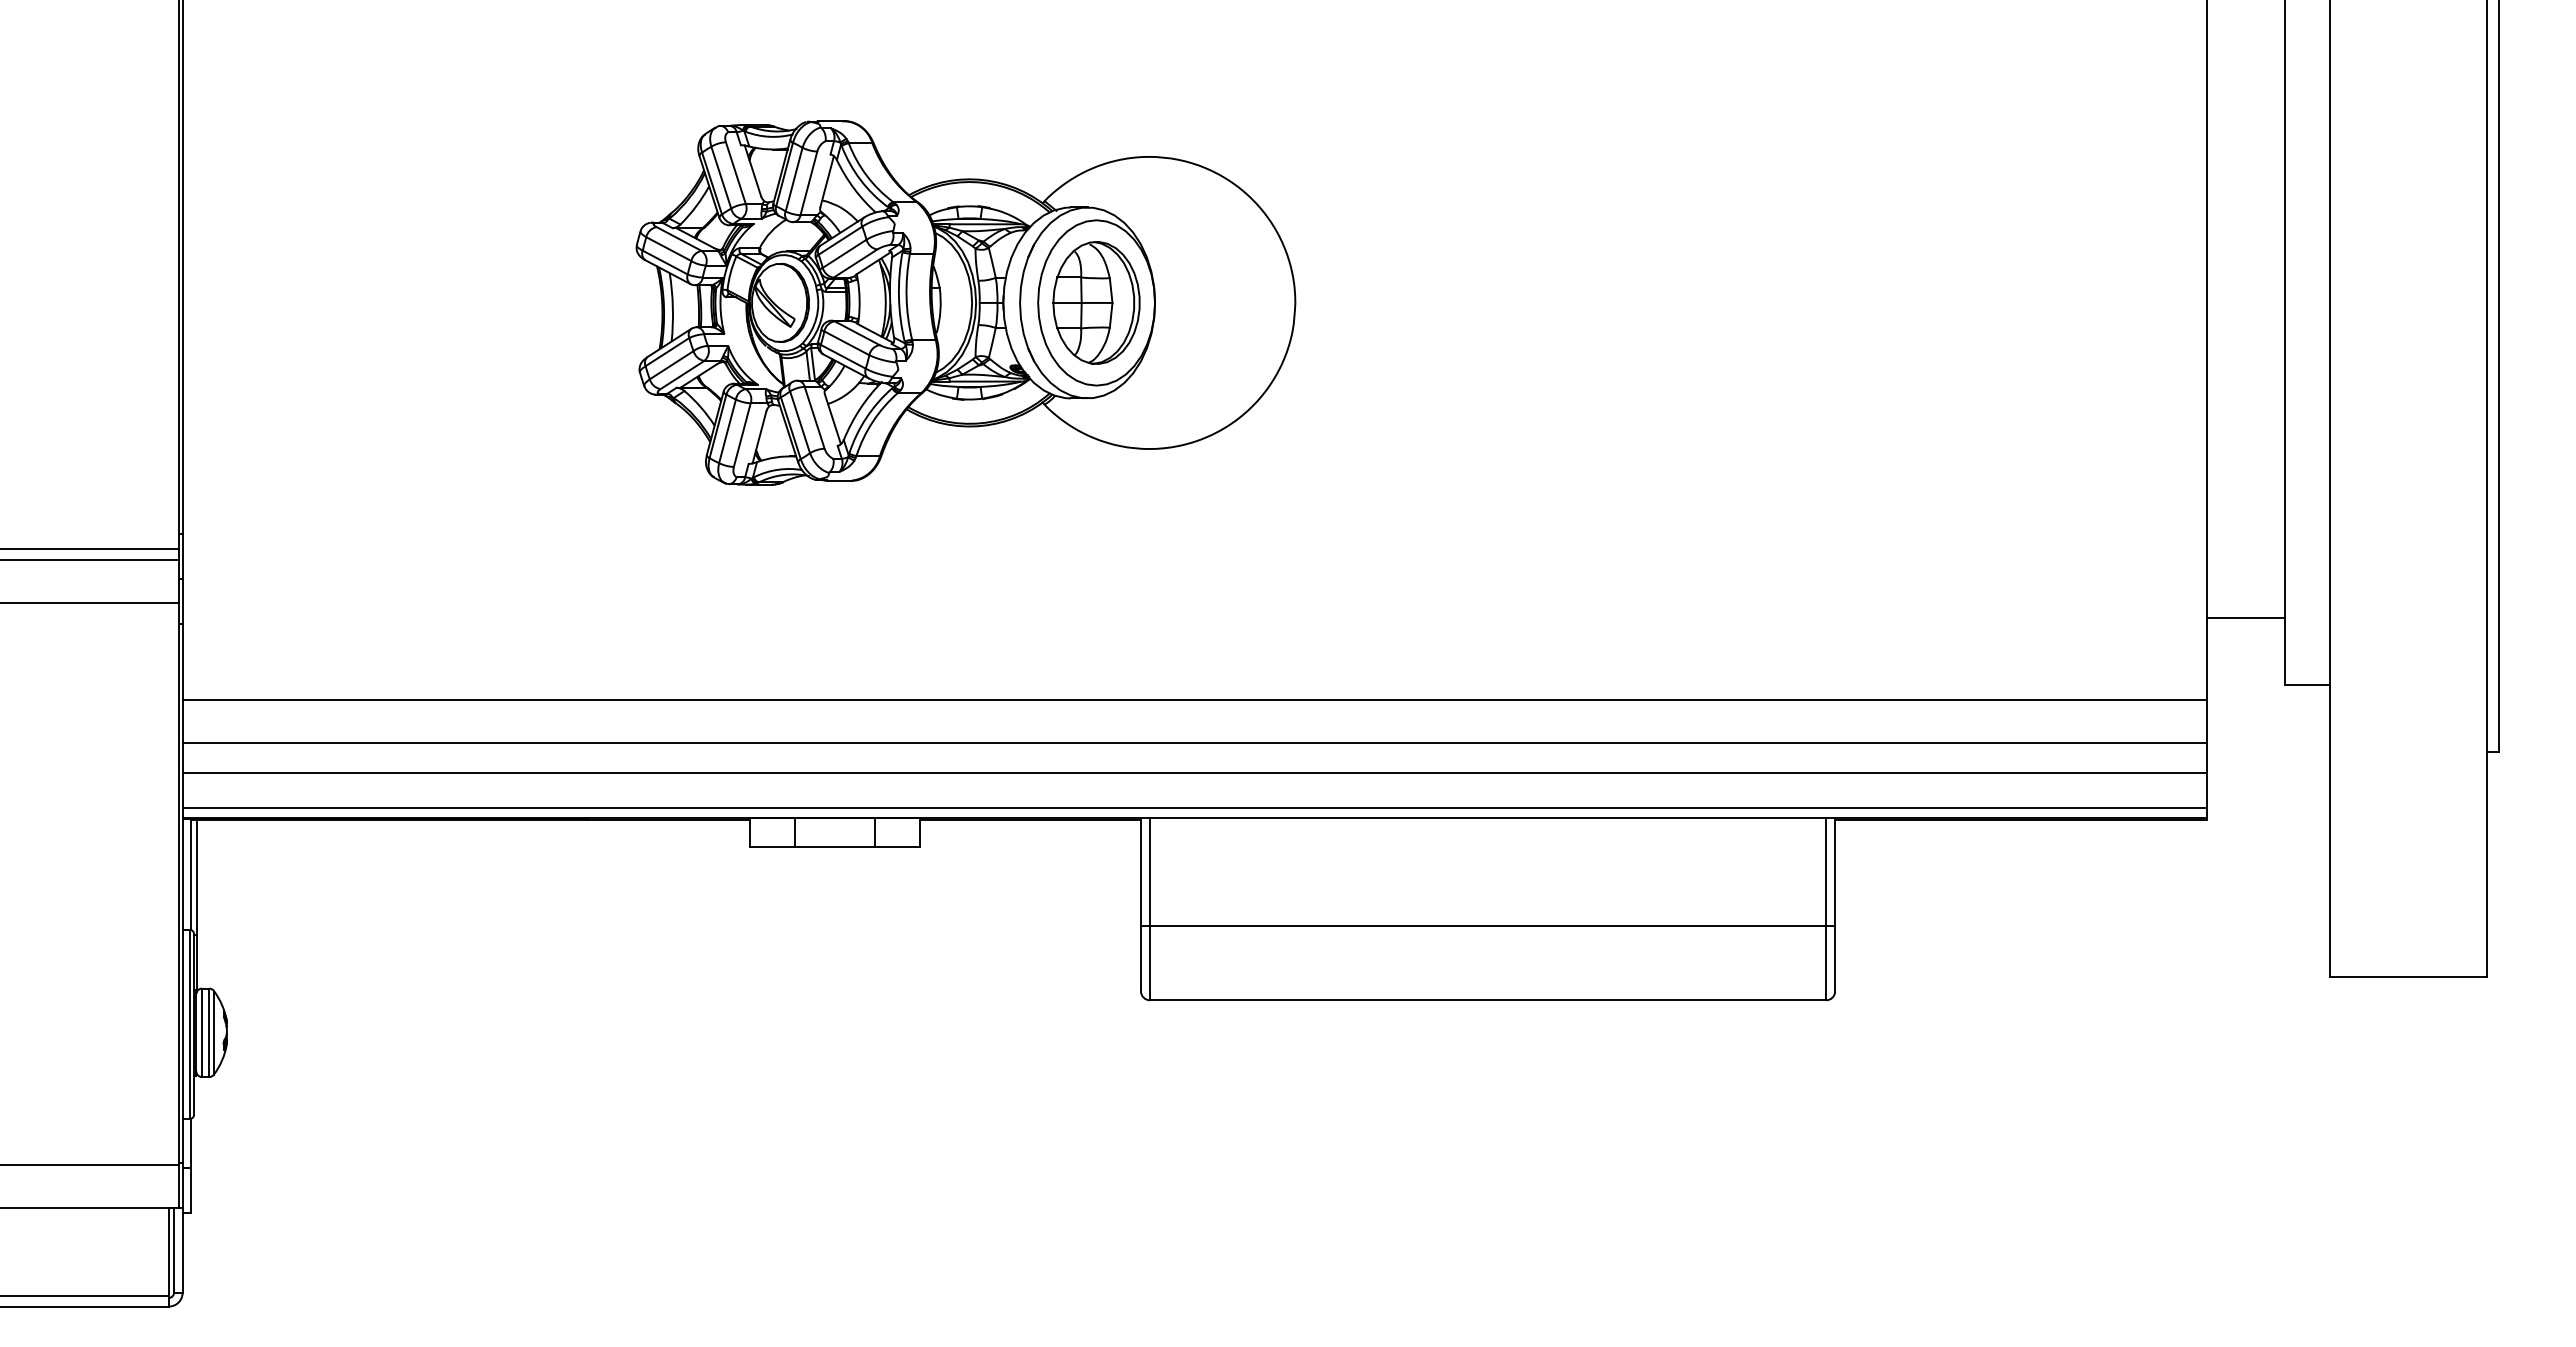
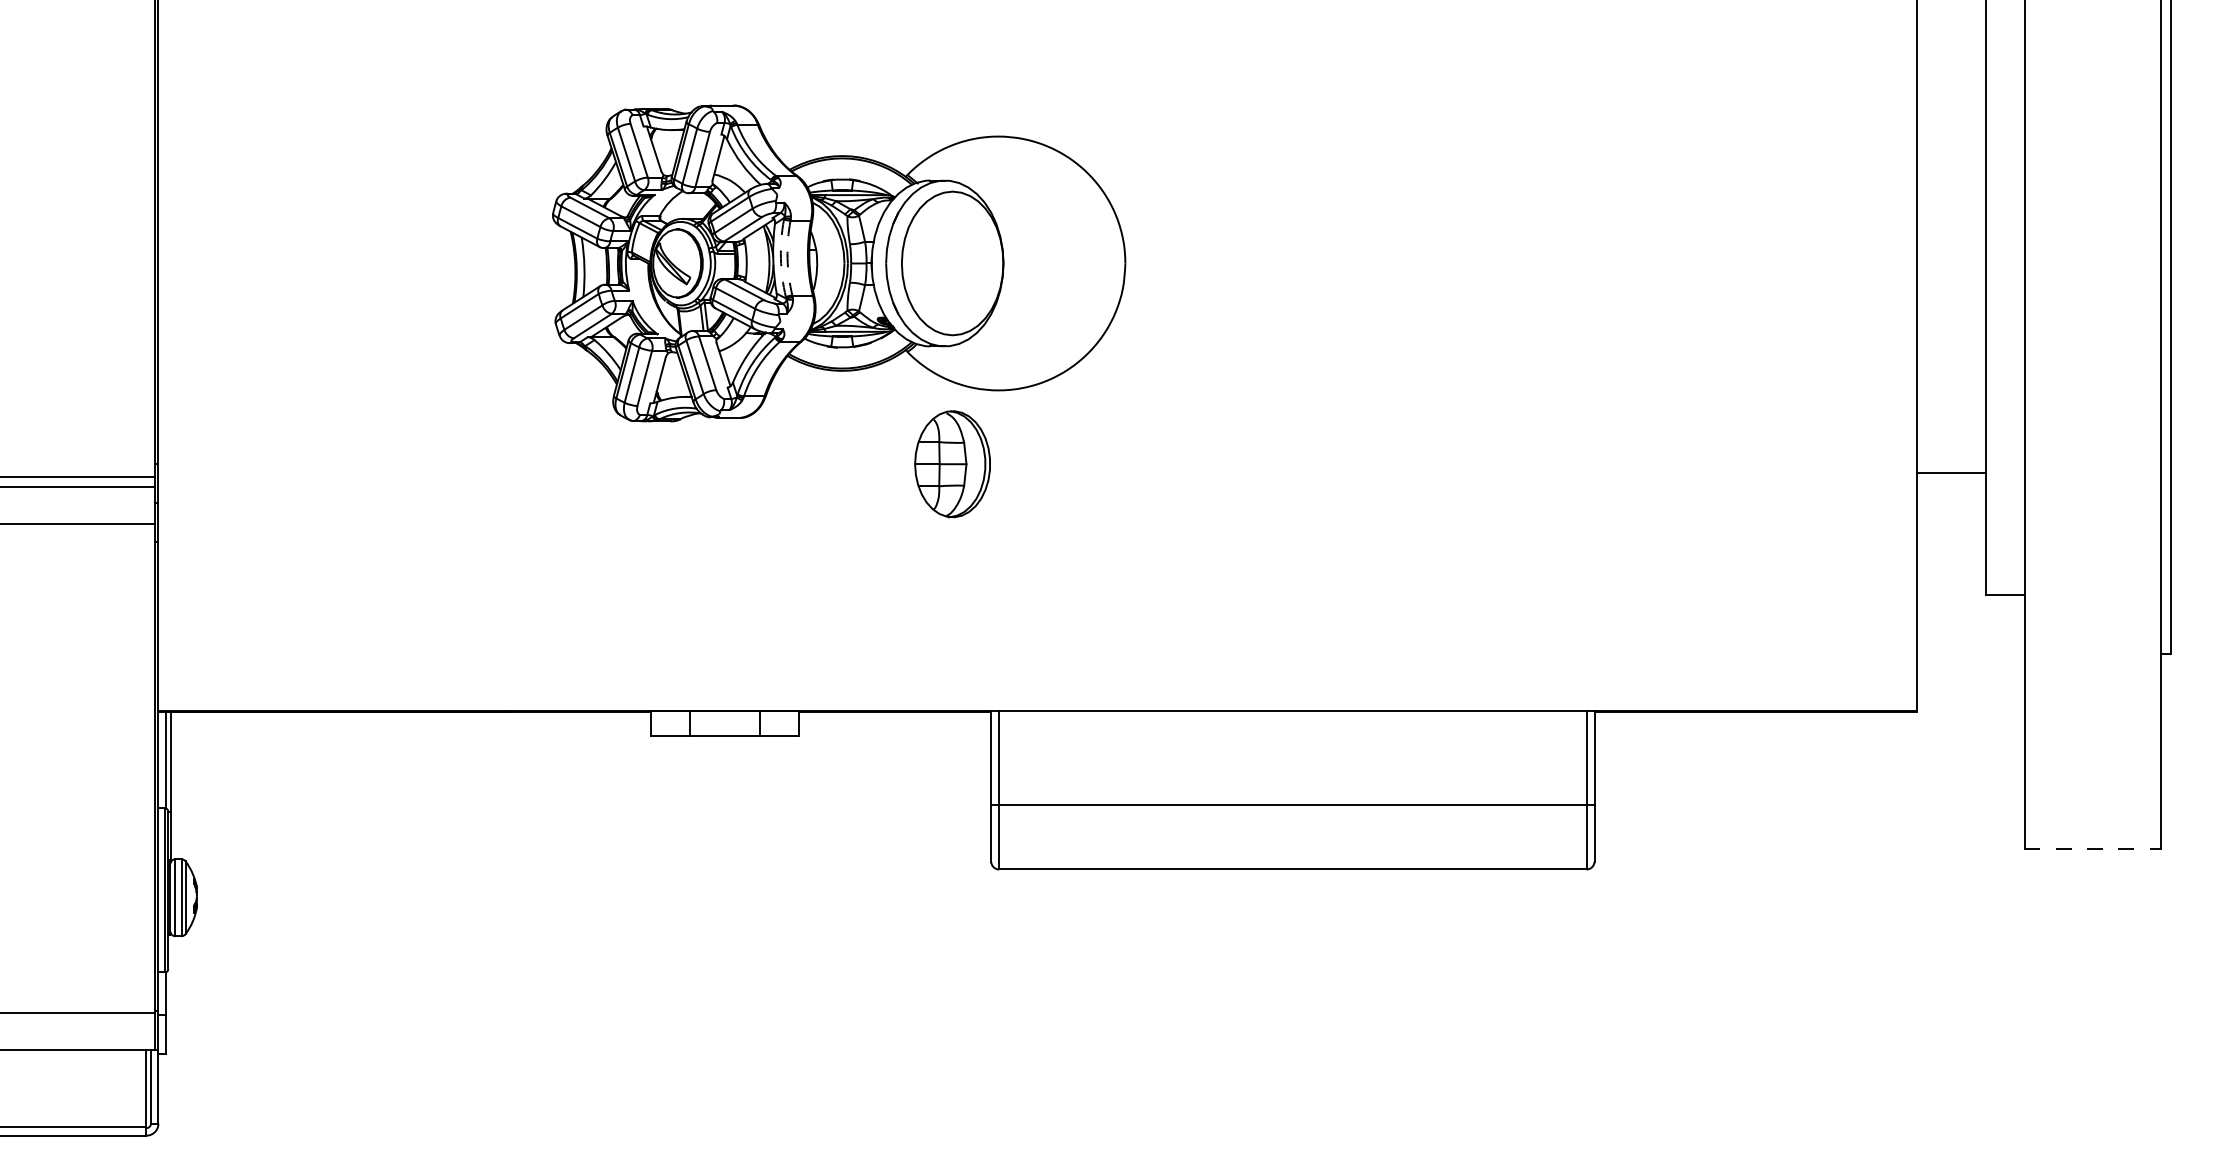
arc: (906, 296) -> (787, 257), solid -> dashed
arc: (898, 297) -> (780, 258), solid -> dashed
part: (1096, 302) -> (952, 463), moved
line: (2245, 617) -> (1951, 473), moved
line: (1193, 700) -> (1036, 608), removed
line: (1193, 743) -> (1036, 646), removed
line: (1193, 772) -> (1036, 671), removed
line: (1193, 808) -> (1036, 702), removed
line: (2408, 977) -> (2092, 849), solid -> dashed

